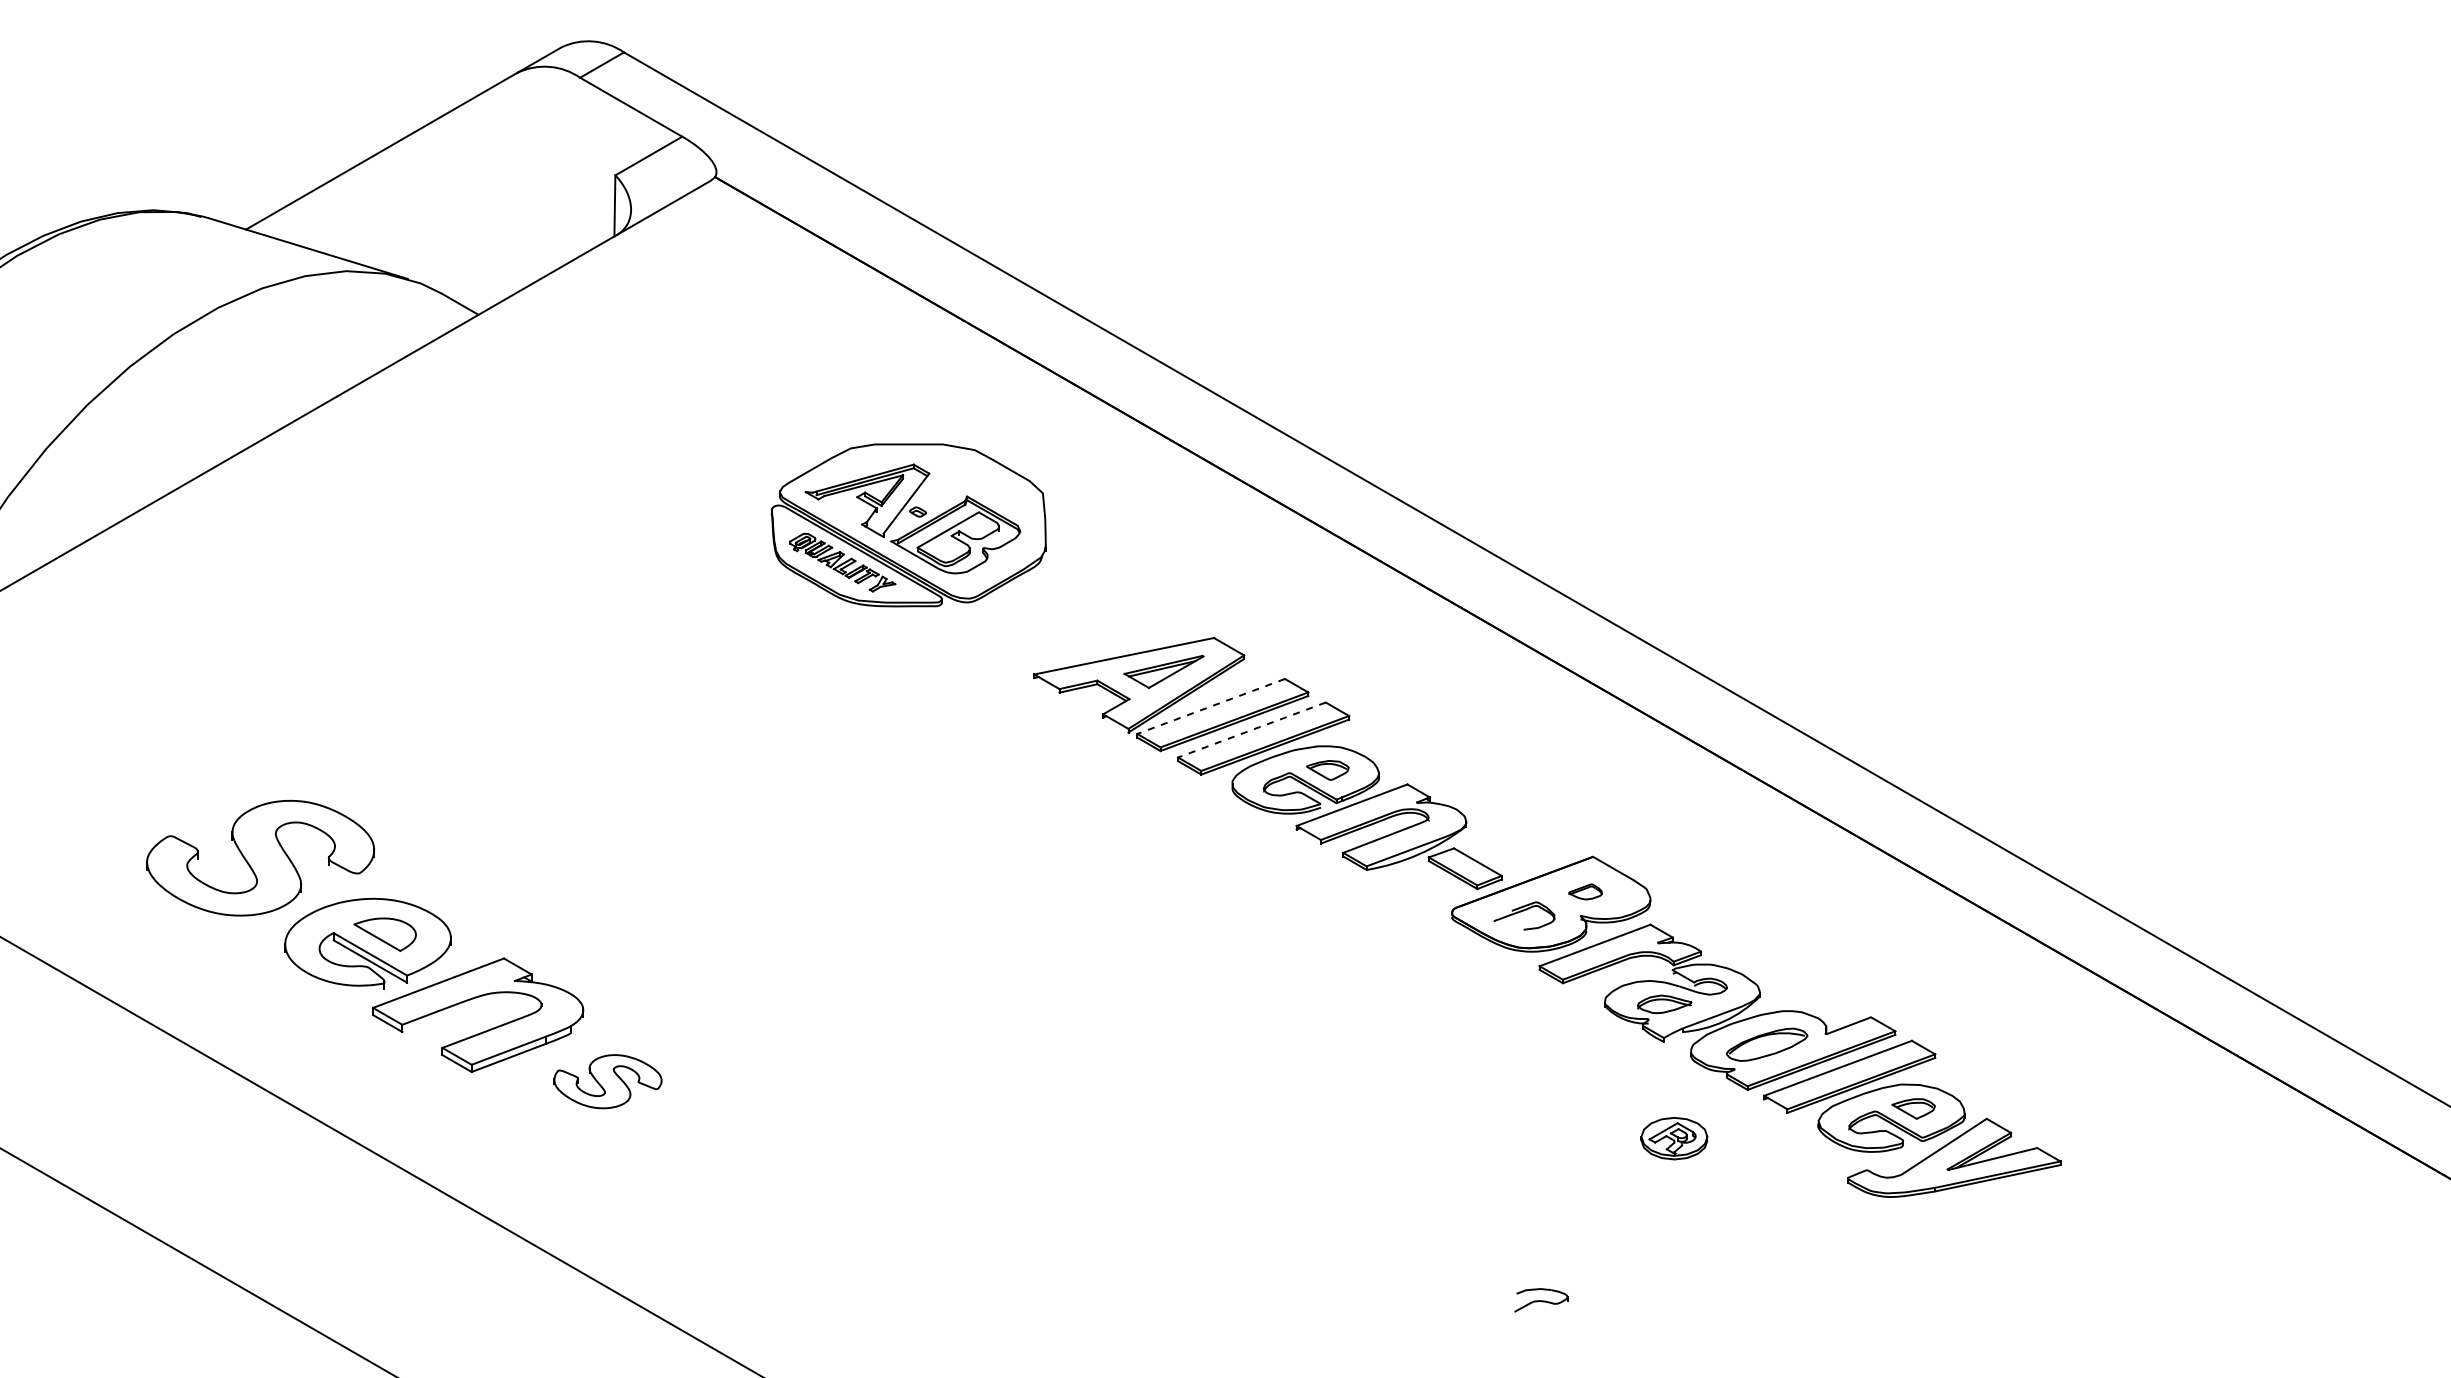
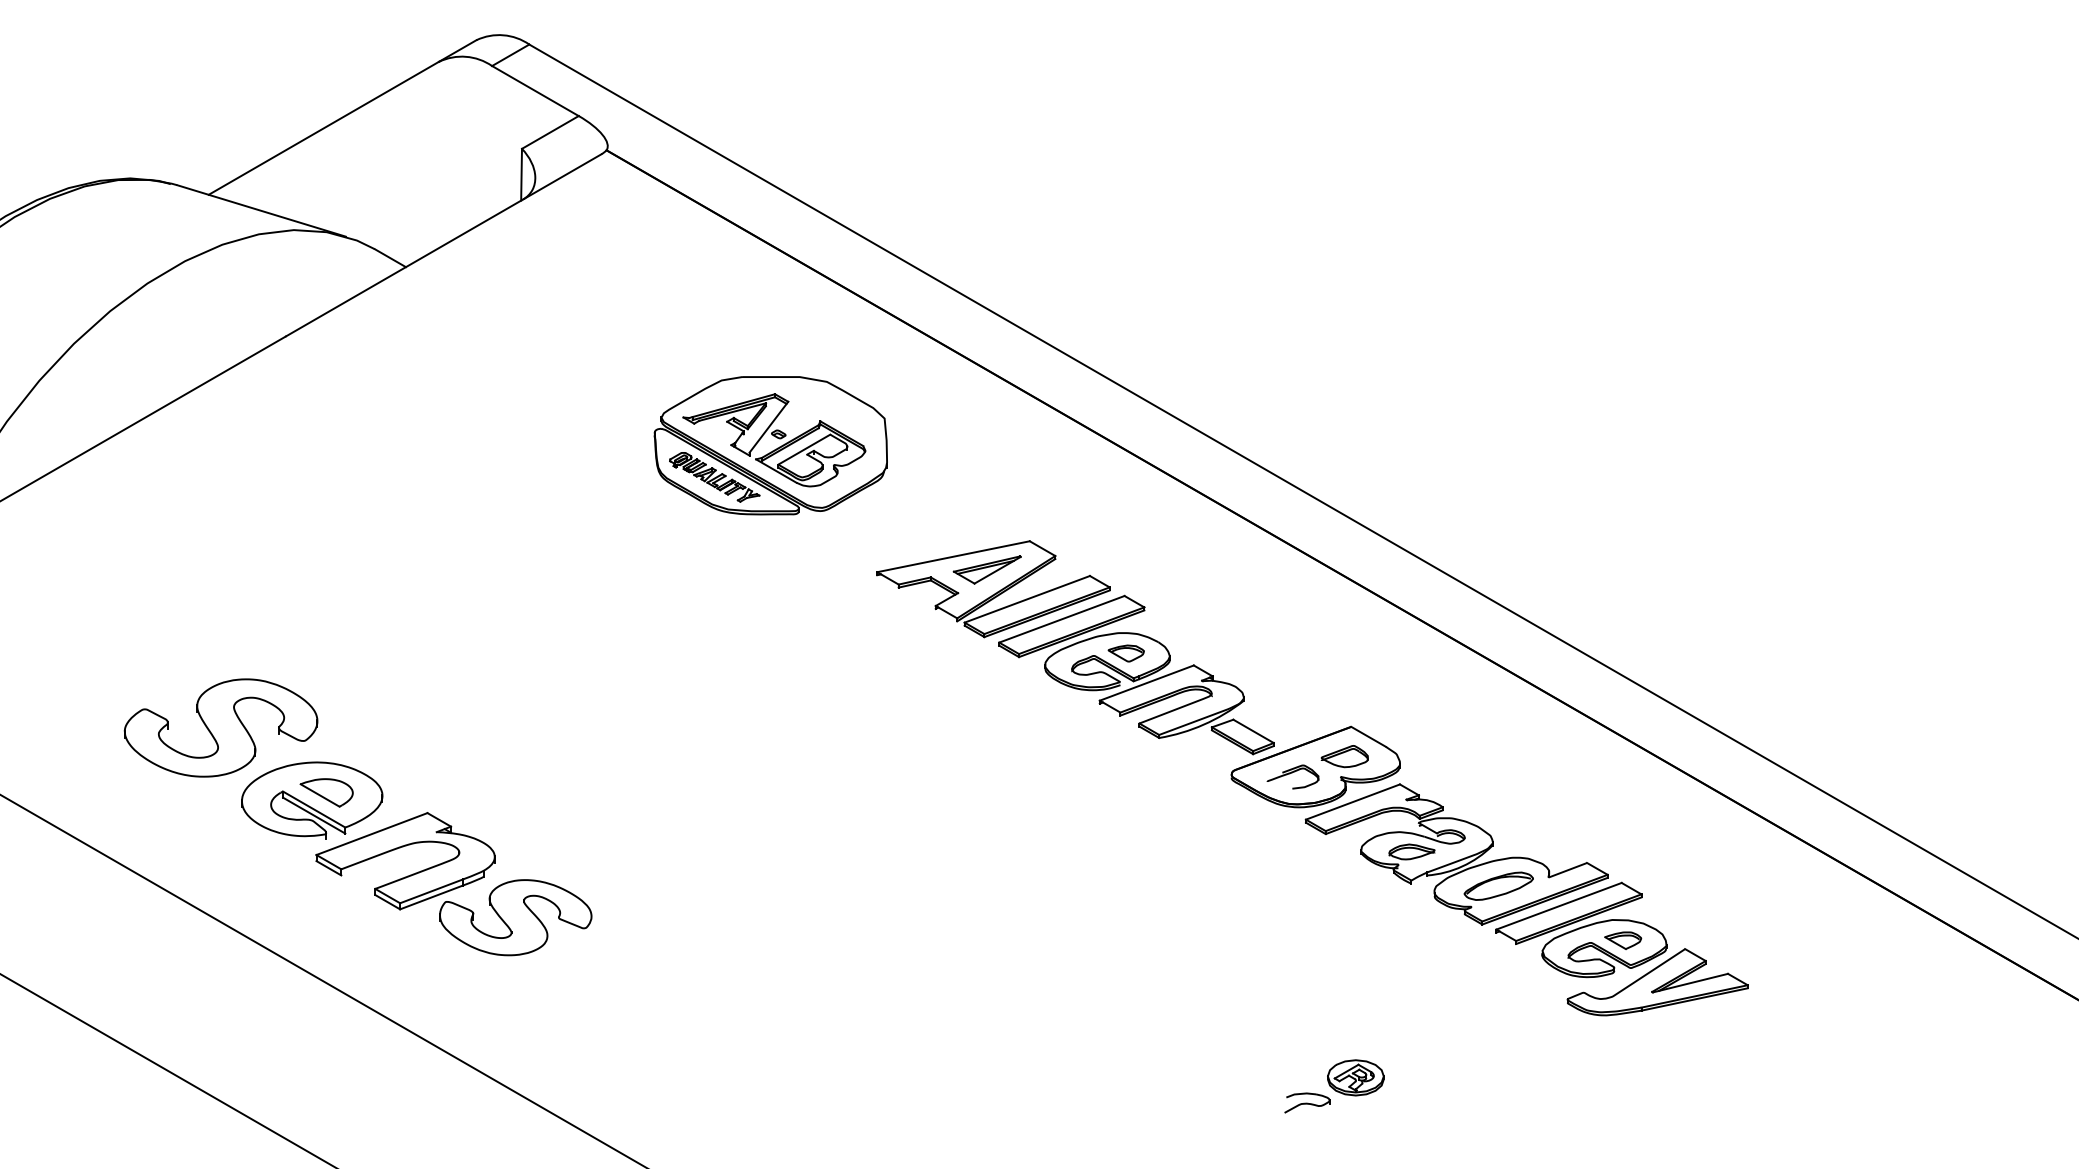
line: (1211, 706) -> (1027, 599), dashed -> solid
line: (1251, 730) -> (1061, 619), dashed -> solid
part: (1585, 891) -> (1344, 756), size x1.67
part: (607, 1081) -> (515, 917), size x1.67
part: (1674, 1138) -> (1355, 1077), moved

